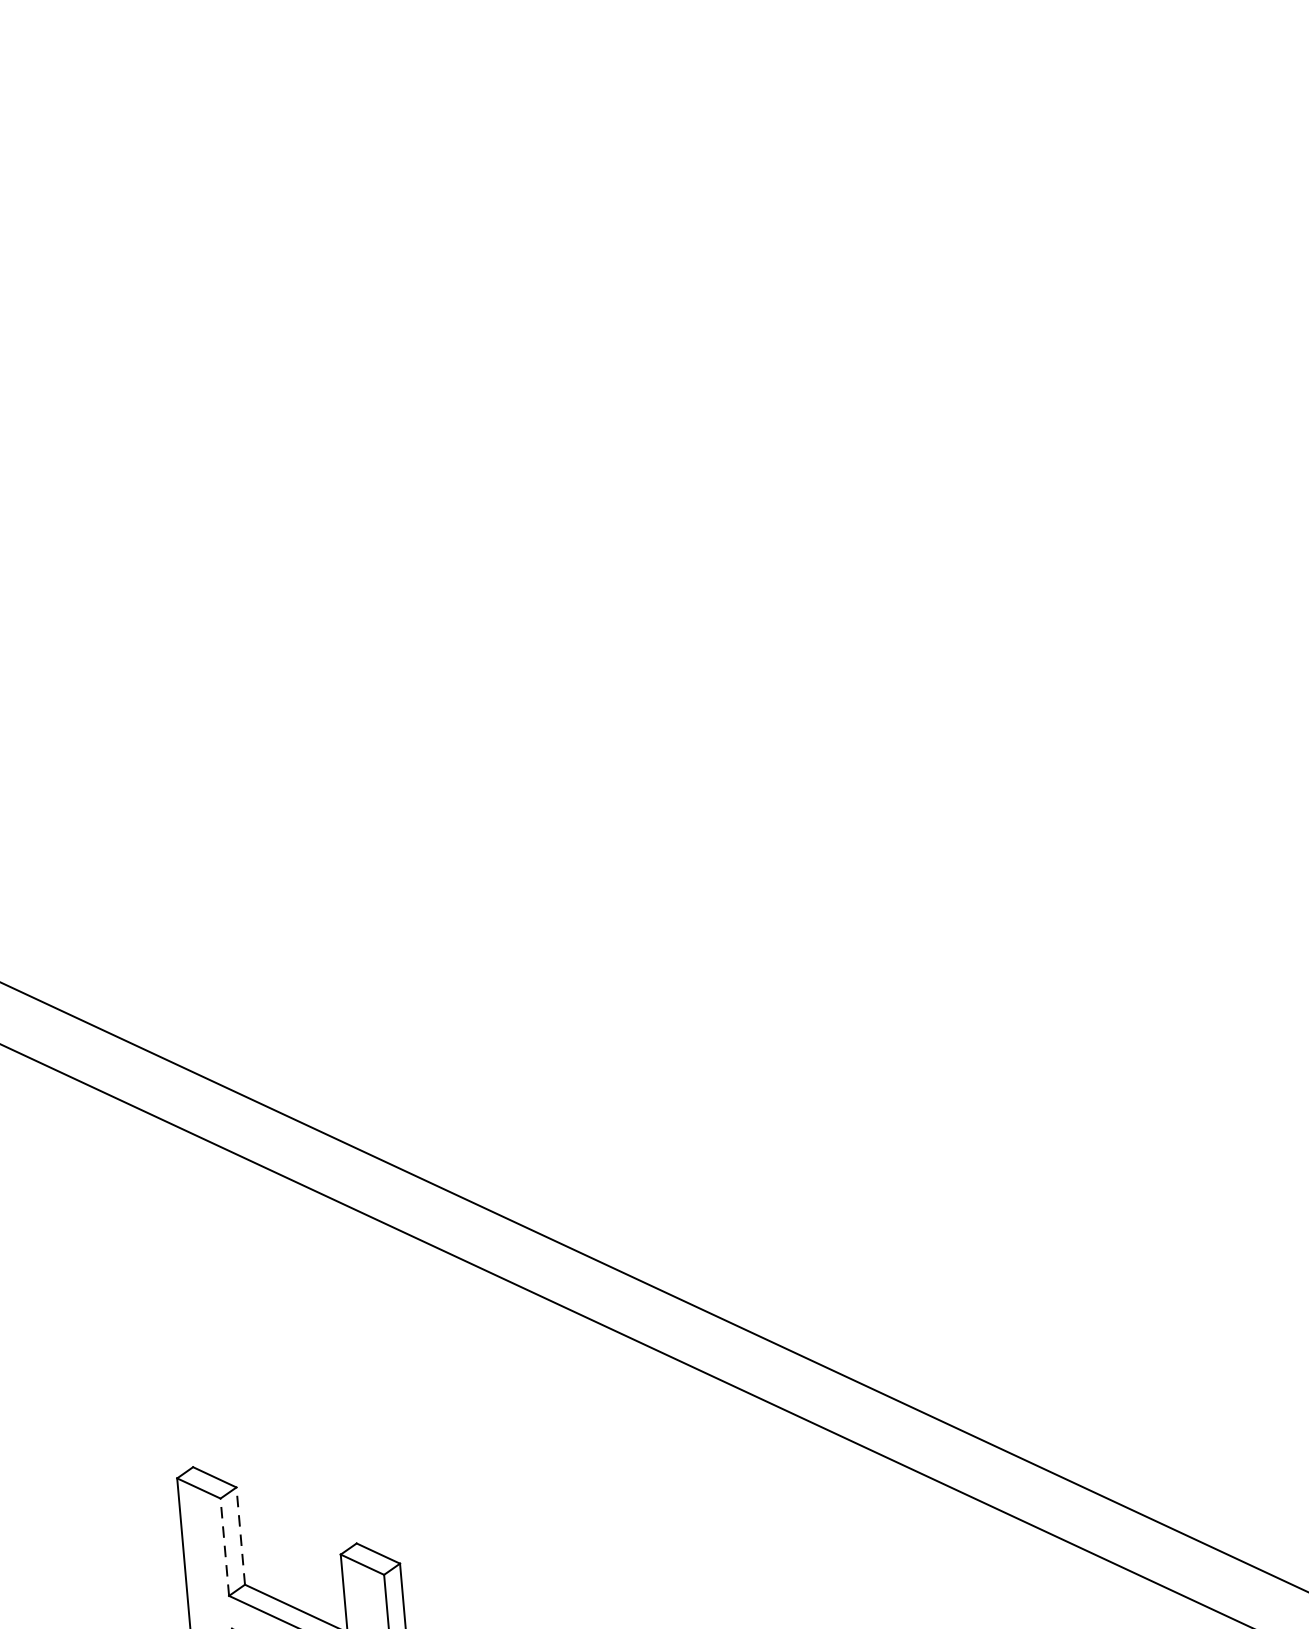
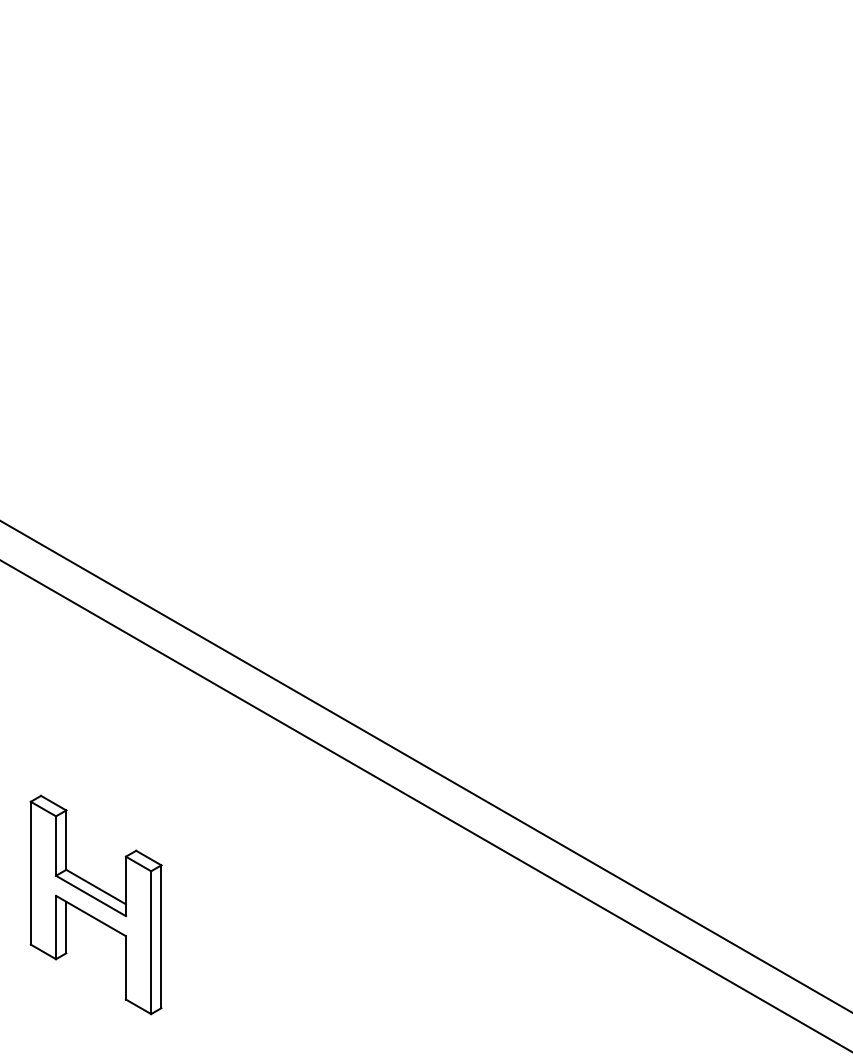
line: (241, 1536) -> (66, 840), dashed -> solid
line: (225, 1547) -> (56, 846), dashed -> solid

